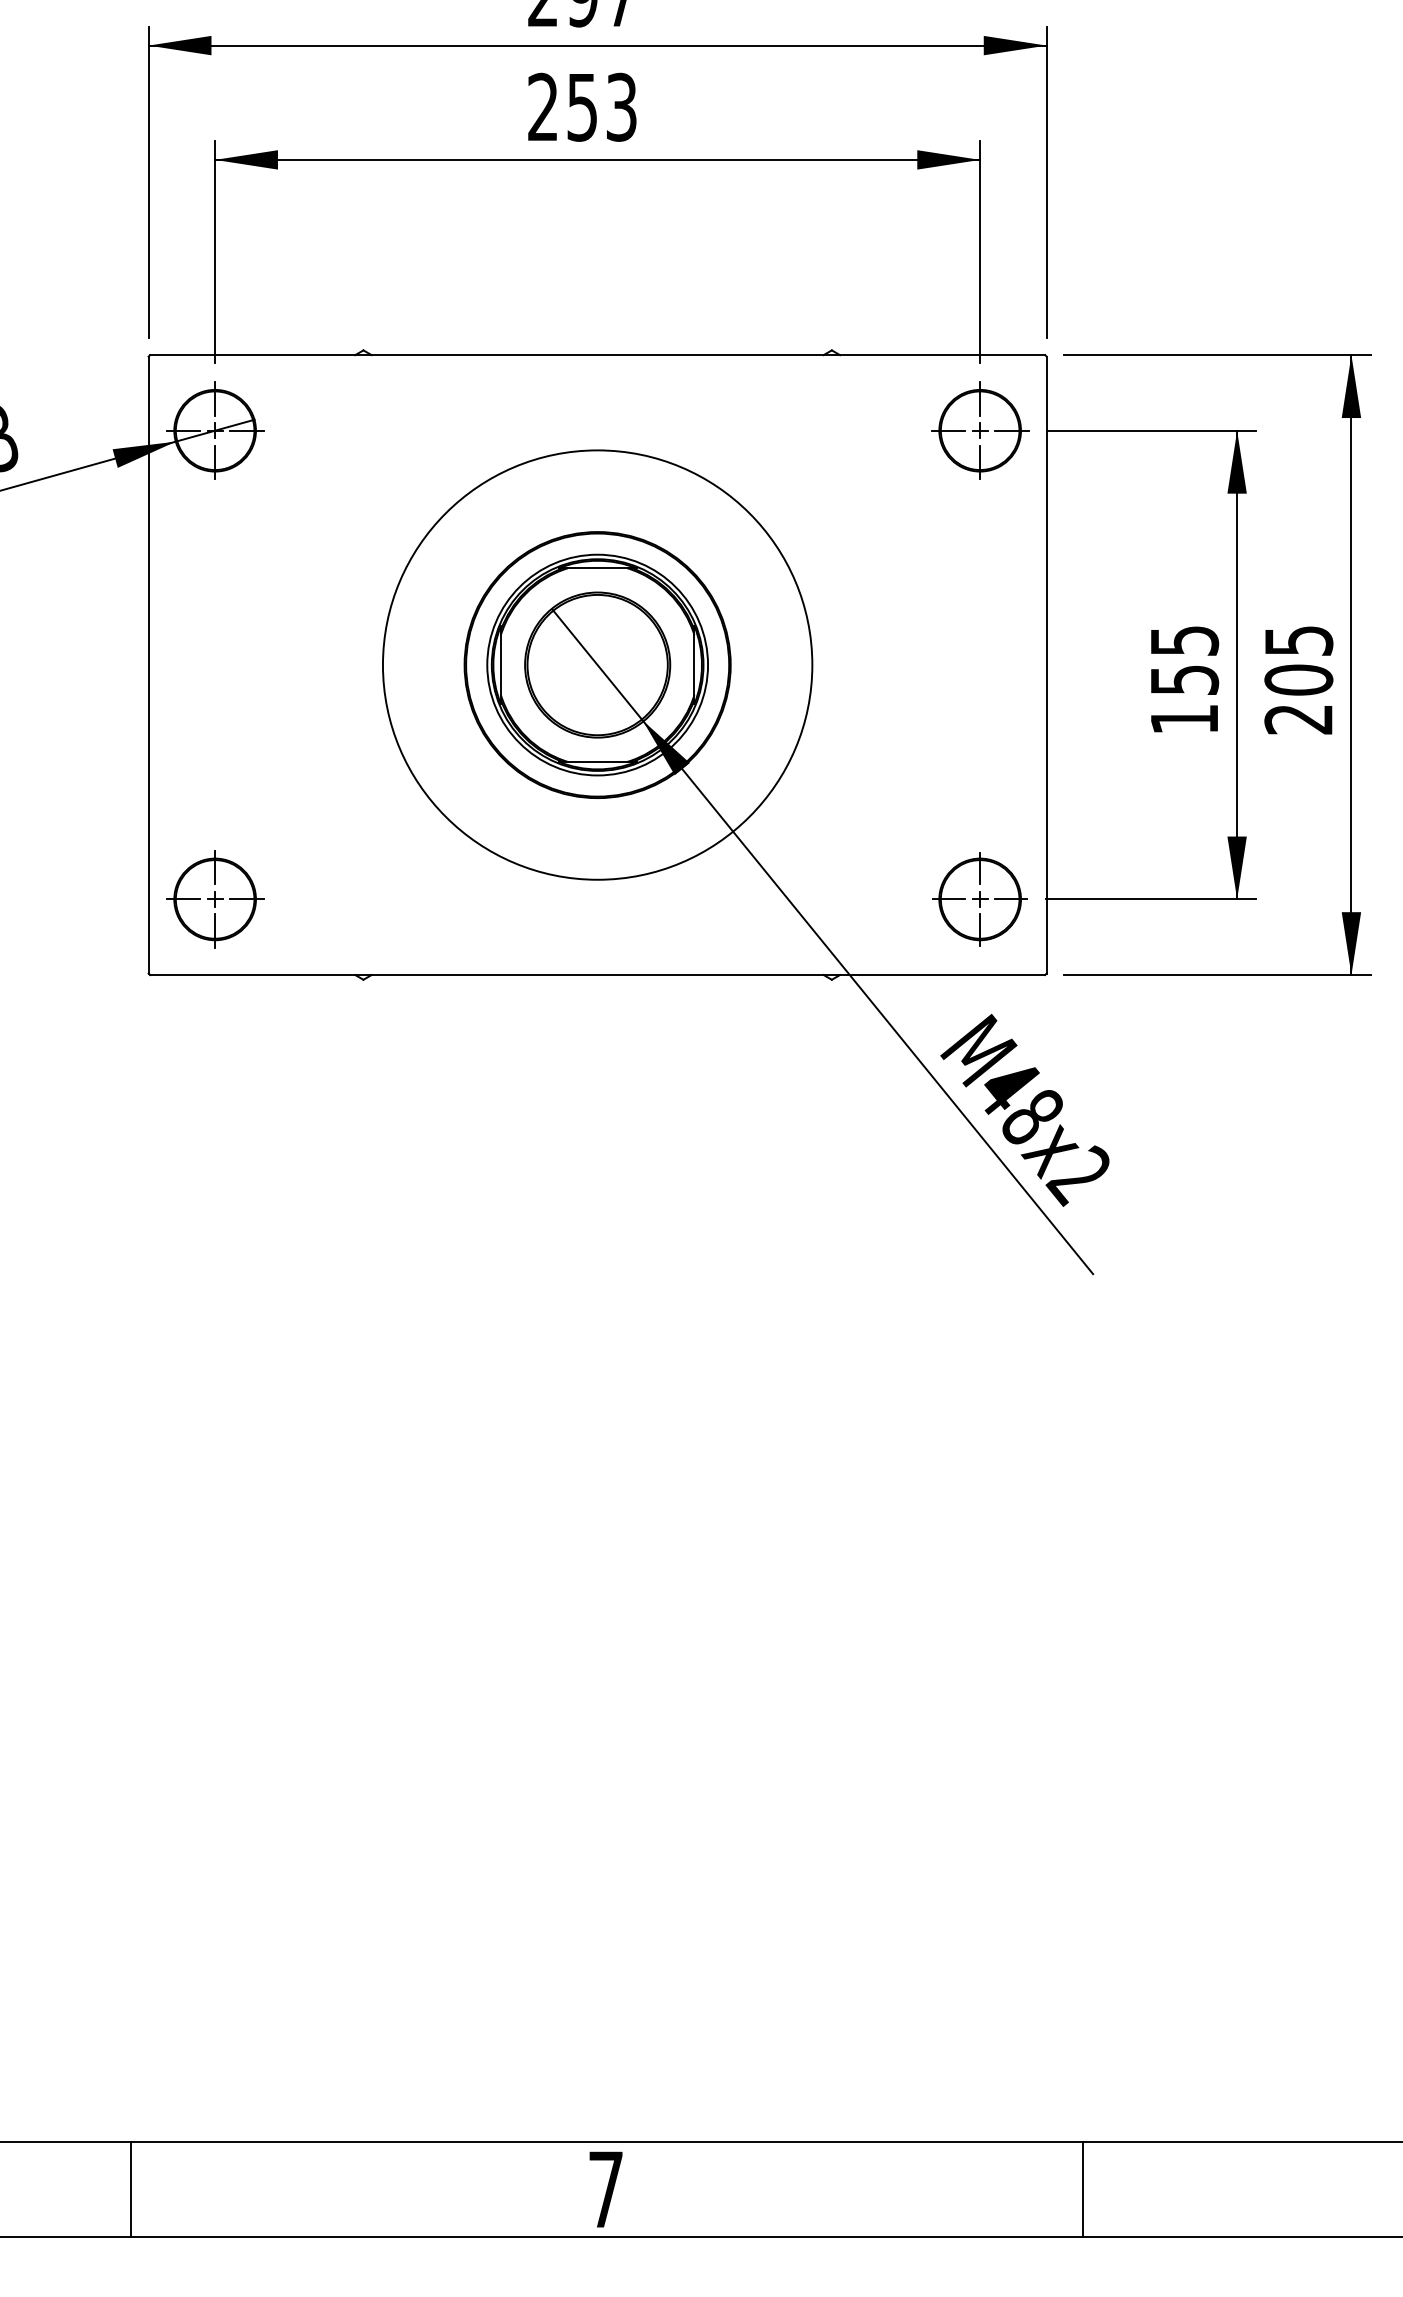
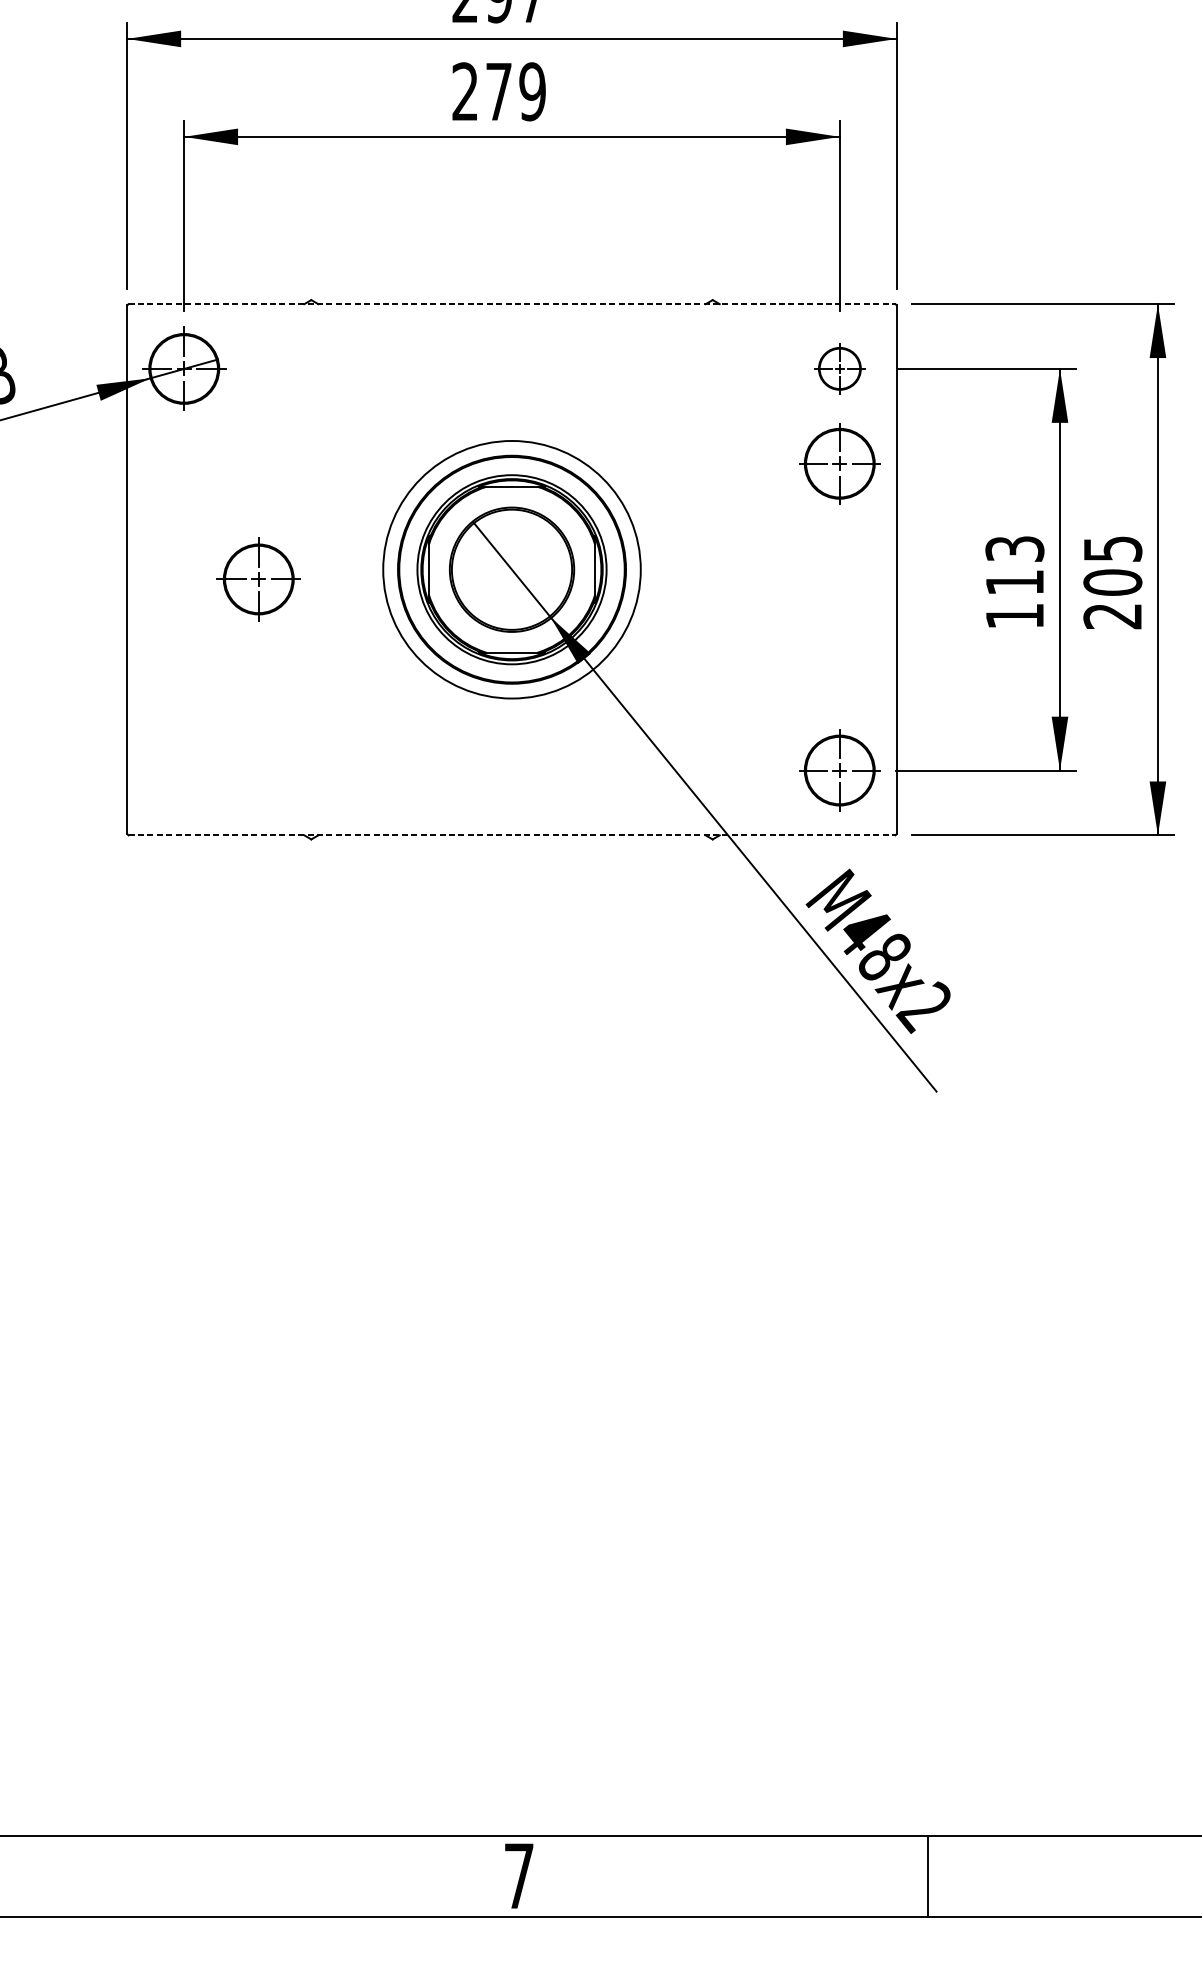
text: (602, 107) -> (516, 91), 253 -> 279
line: (597, 355) -> (511, 304), solid -> dashed
part: (980, 430) -> (840, 368), size x0.6
part: (979, 541) -> (839, 463), added
text: (1184, 660) -> (1014, 565), 155 -> 113
circle: (597, 664) -> (511, 569), size x0.7
part: (215, 899) -> (259, 579), moved
line: (597, 975) -> (511, 835), solid -> dashed
line: (130, 2189) -> (111, 1876), removed

